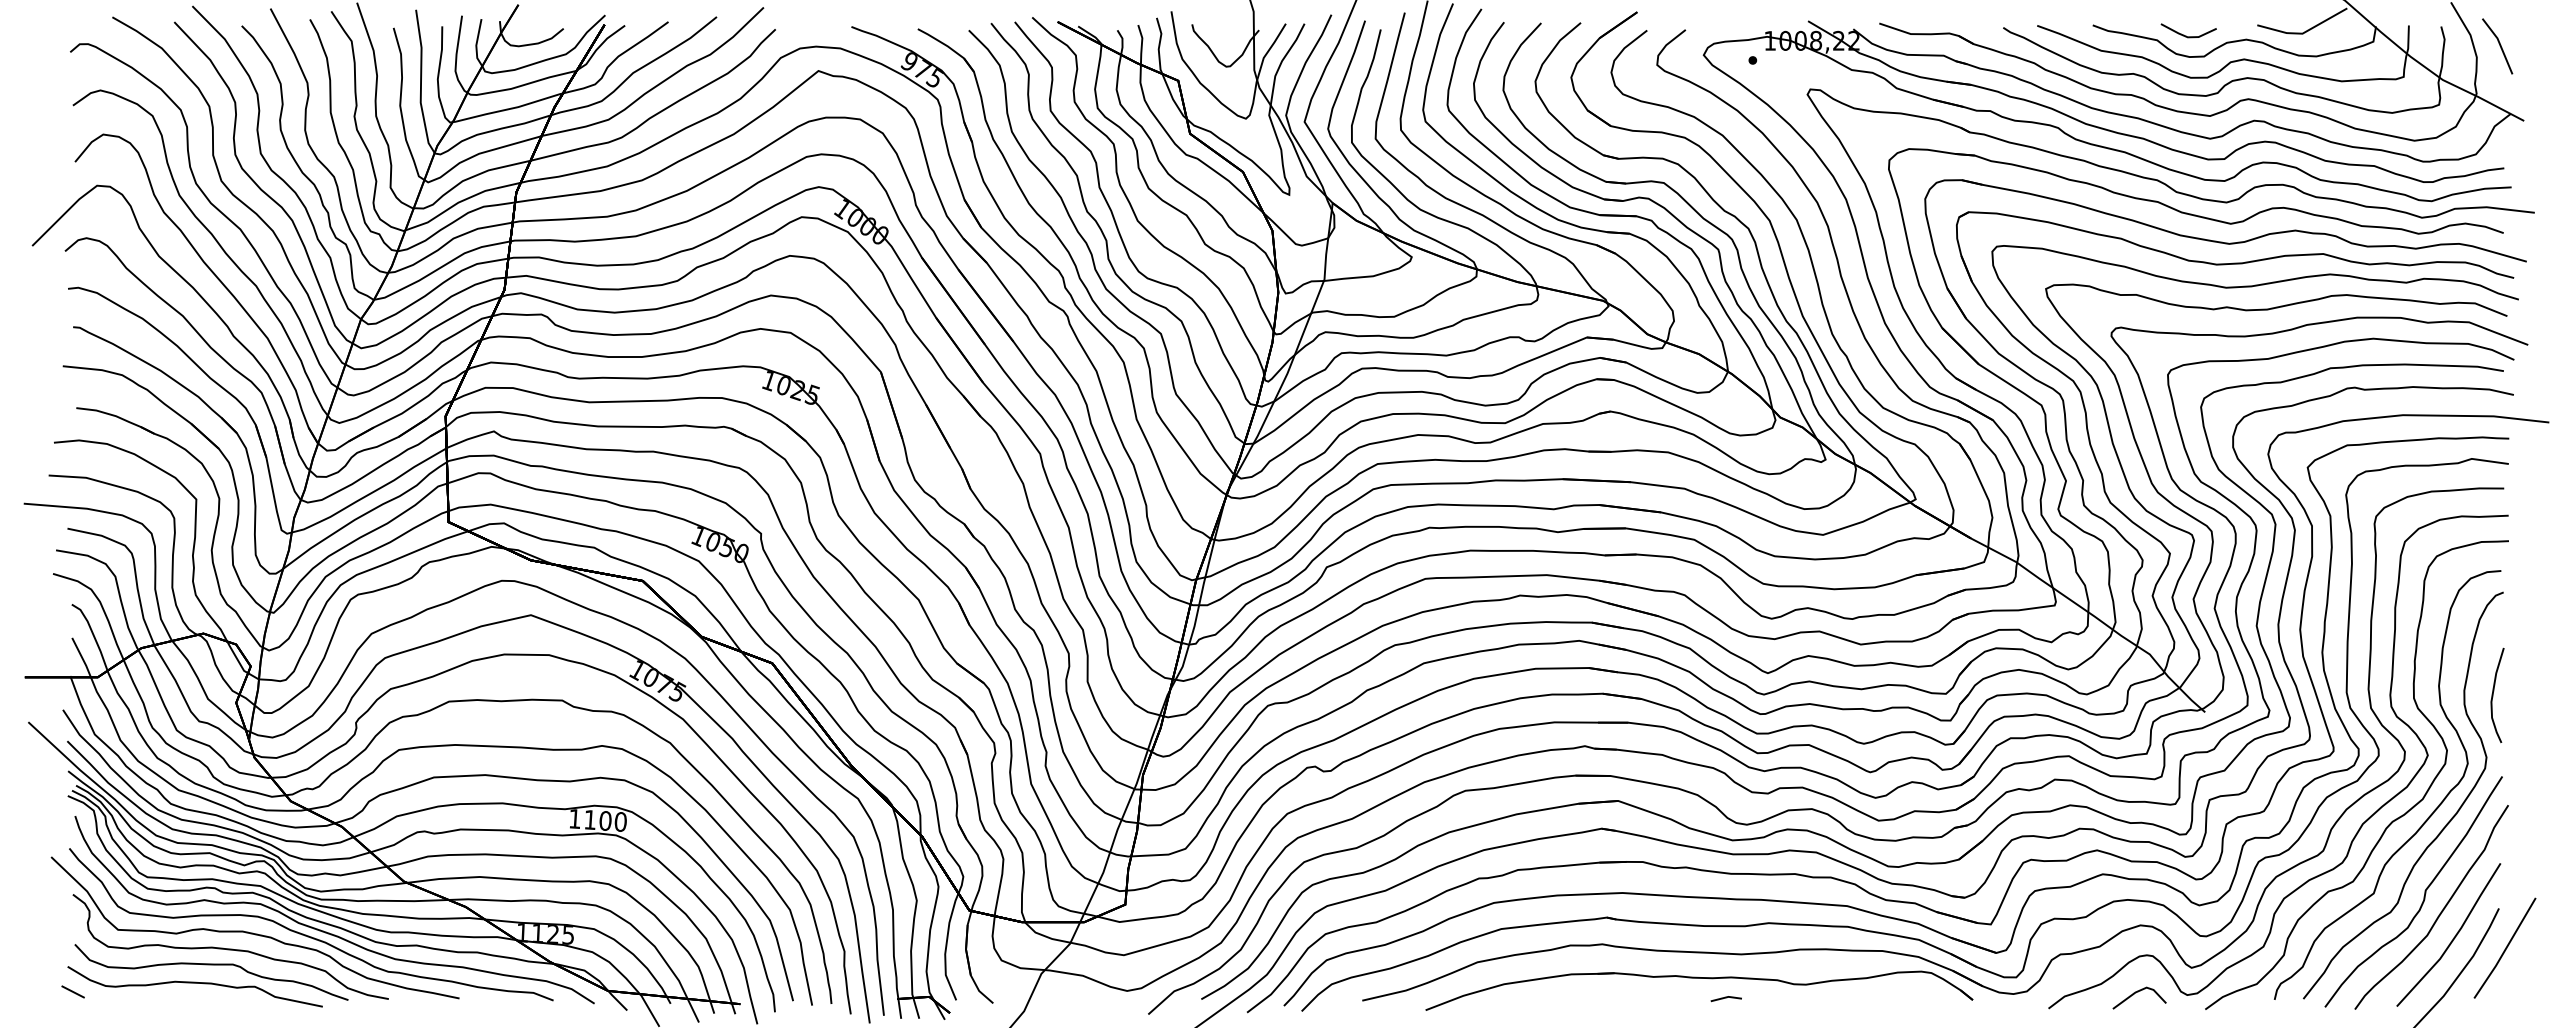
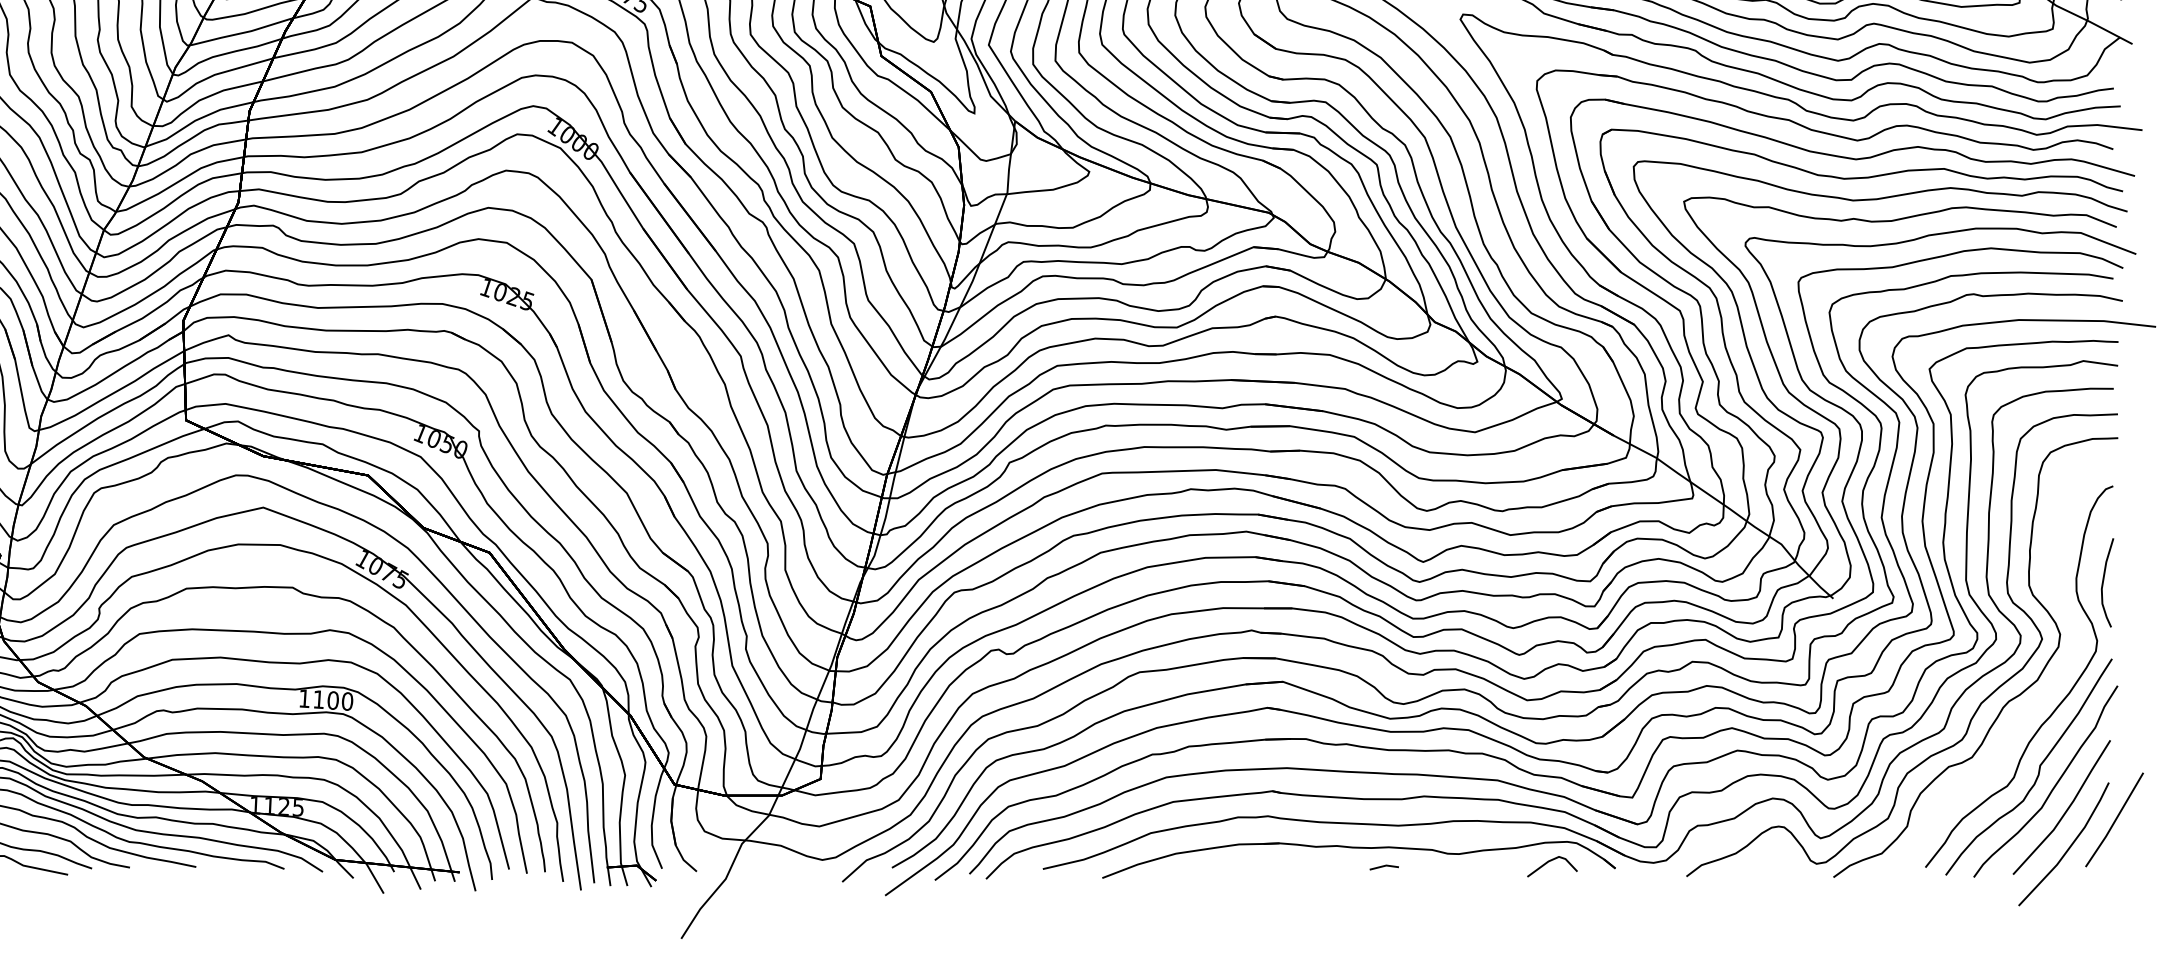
curve: (2428, 816) -> (2042, 696), removed
line: (2136, 993) -> (1549, 862), moved

